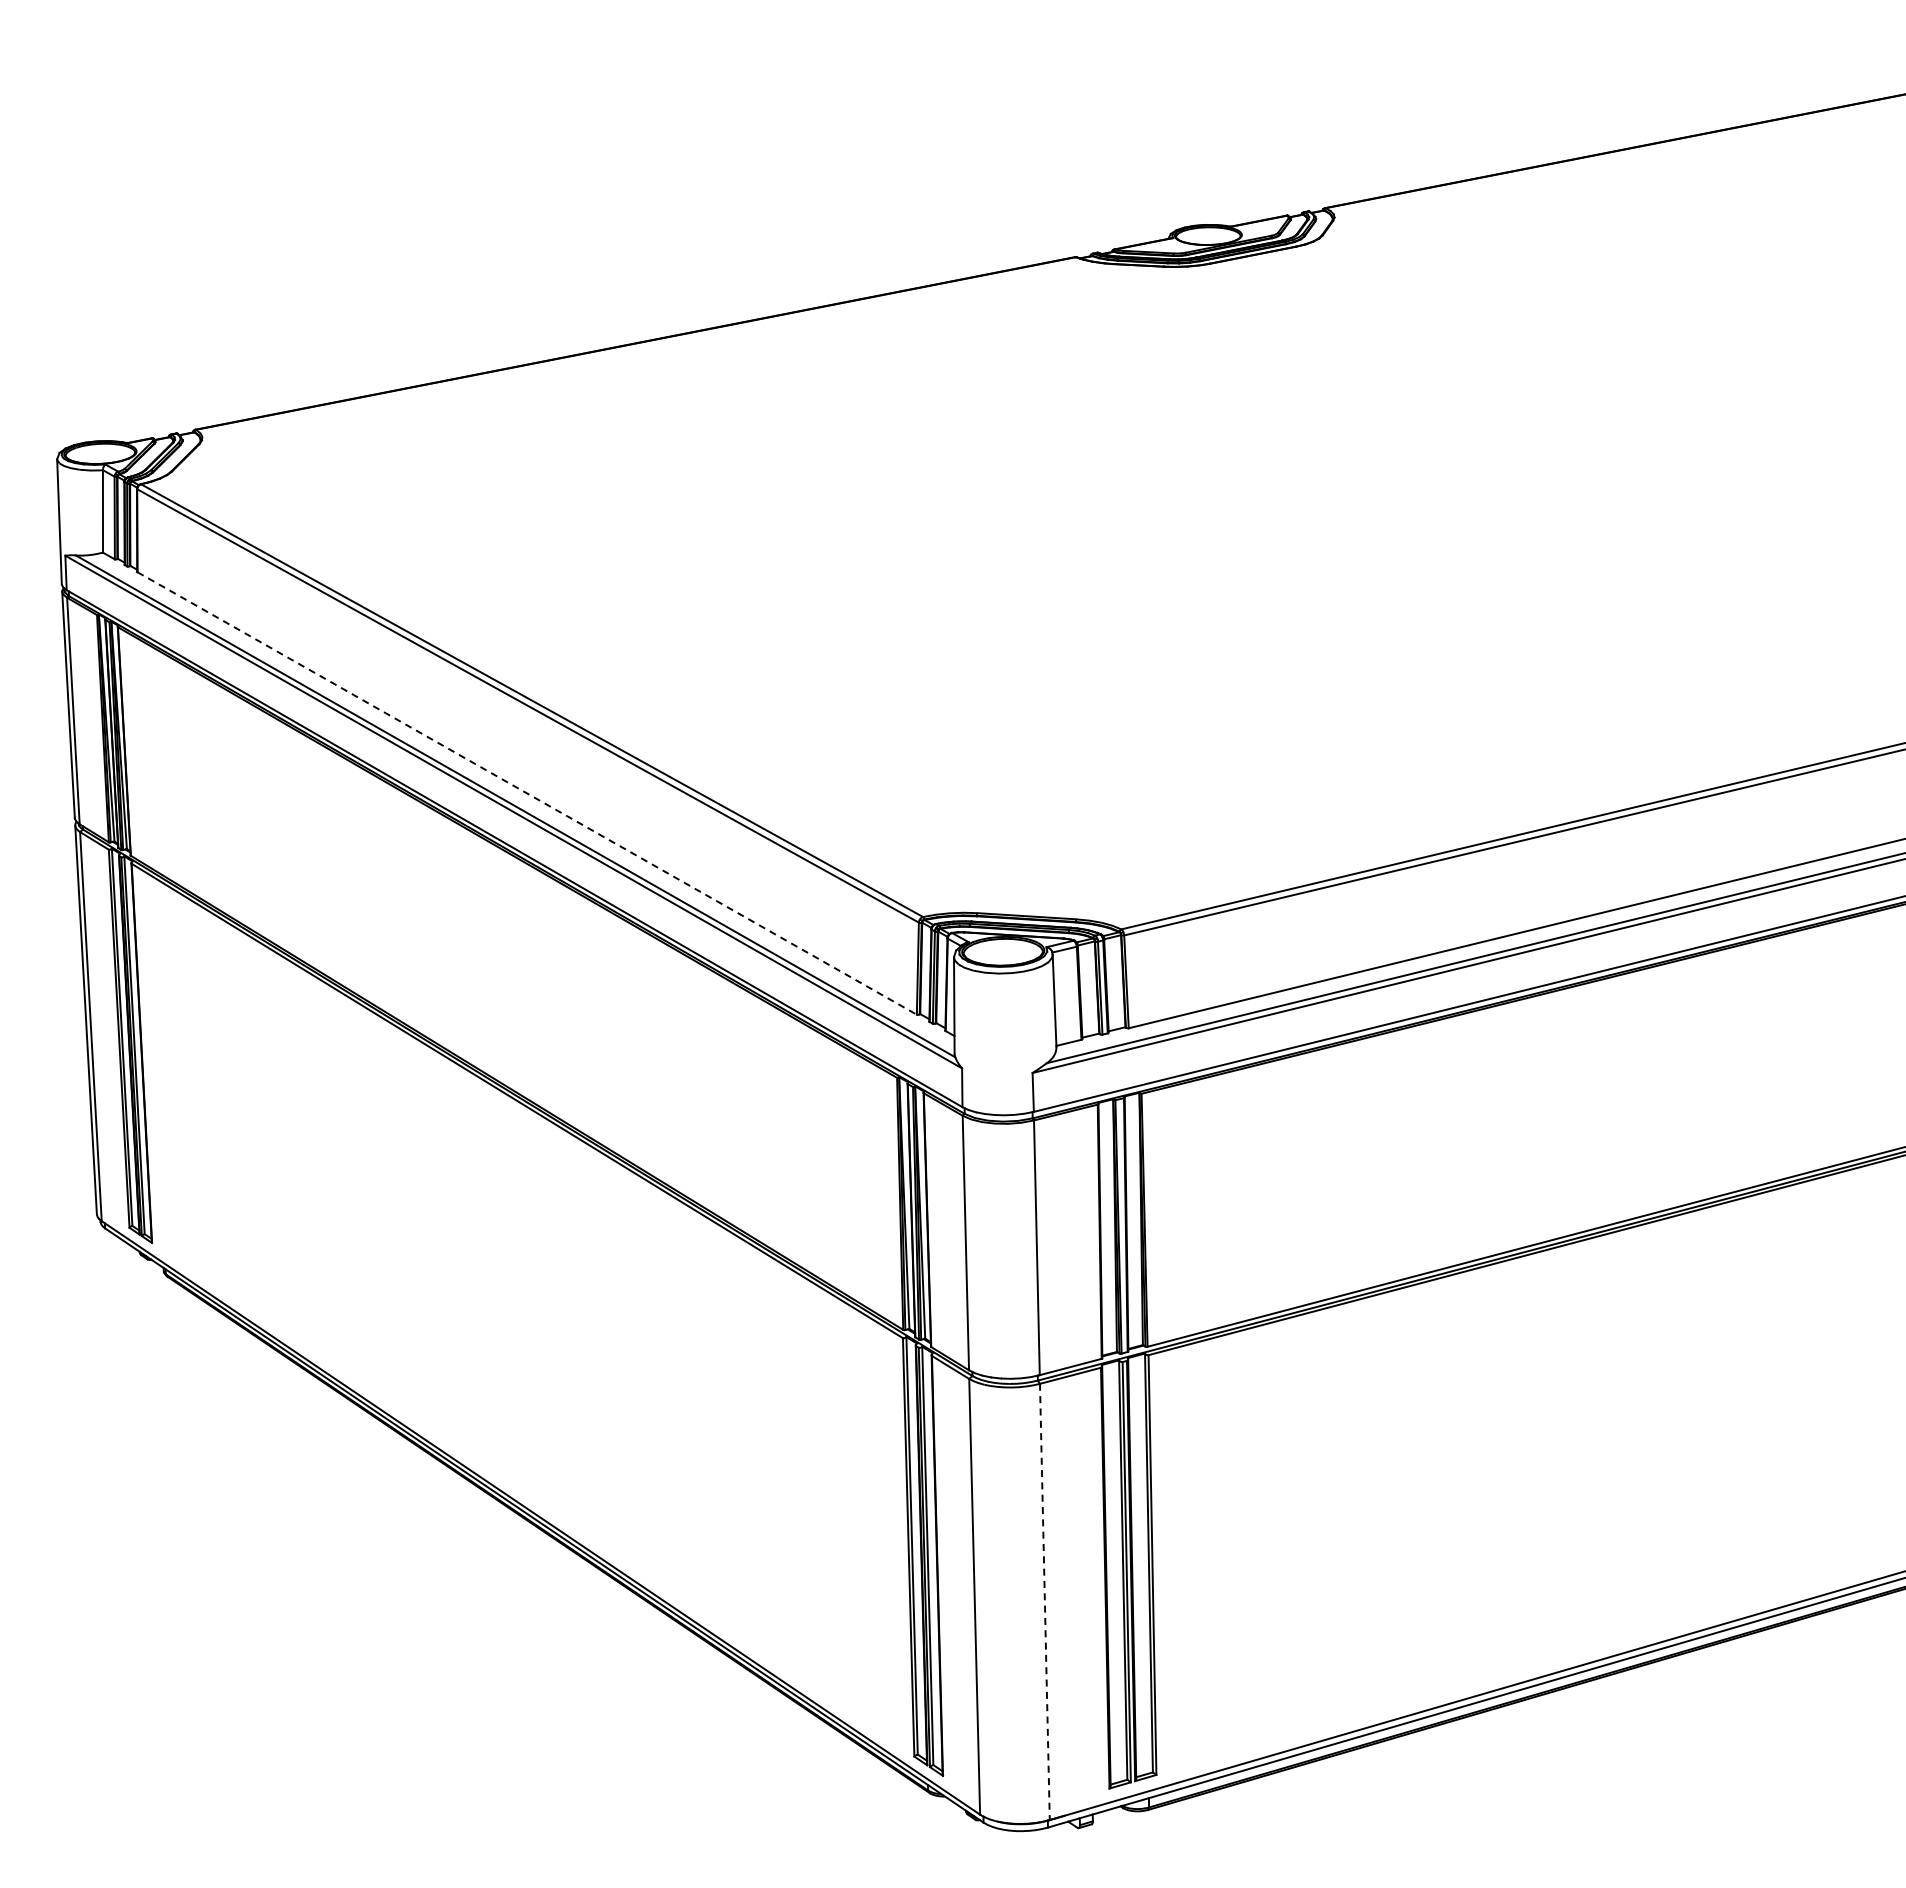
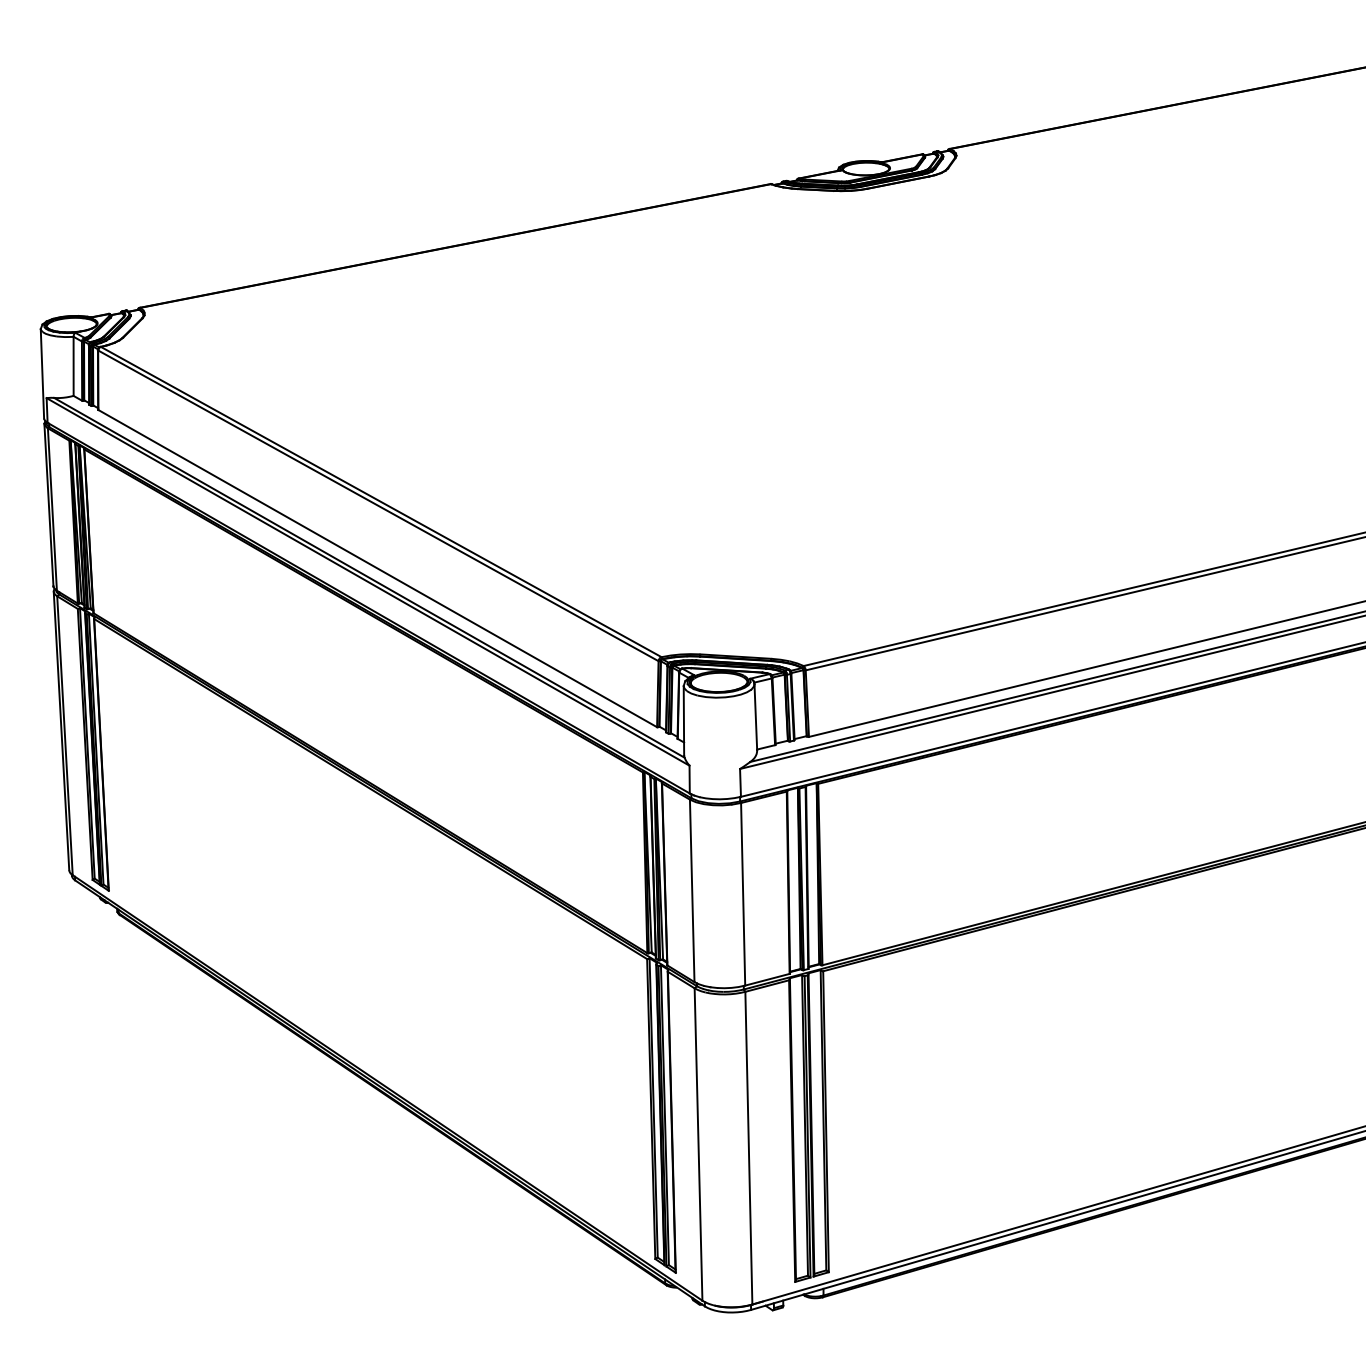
line: (527, 793) -> (377, 568), dashed -> solid
line: (1044, 1602) -> (748, 1148), dashed -> solid

